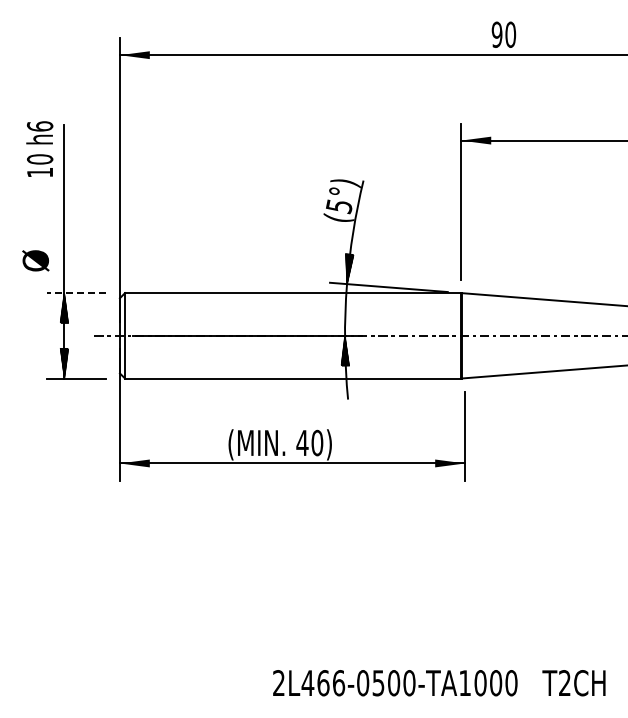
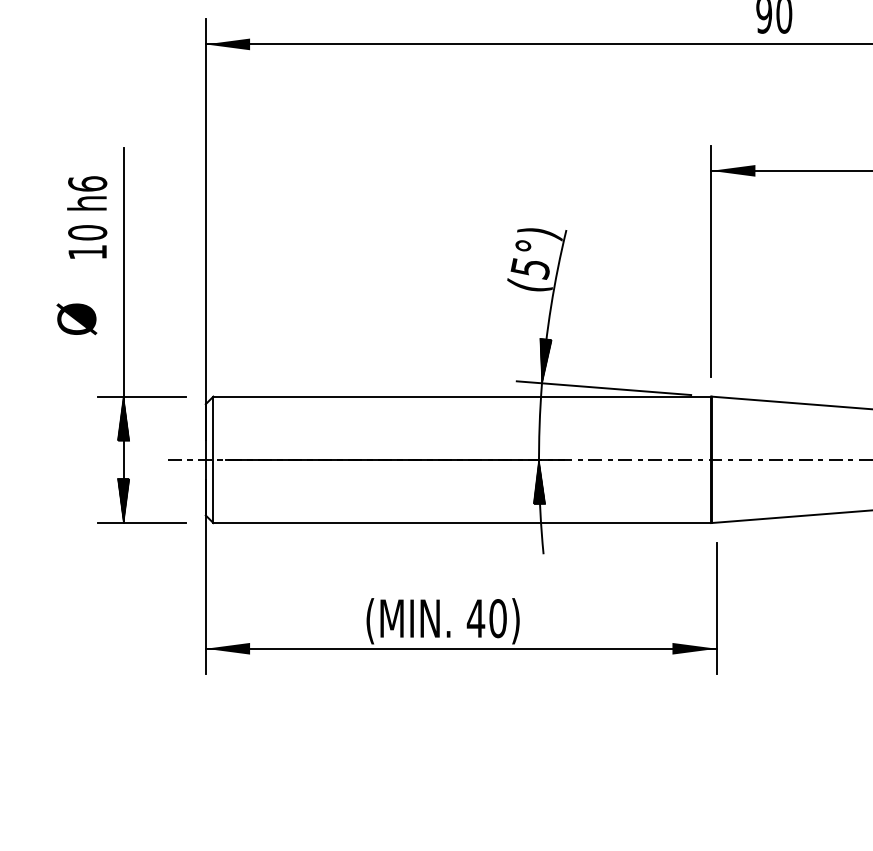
text: (39, 148) -> (86, 216), moved
text: (35, 260) -> (76, 318), moved
line: (76, 293) -> (141, 397), dashed -> solid

